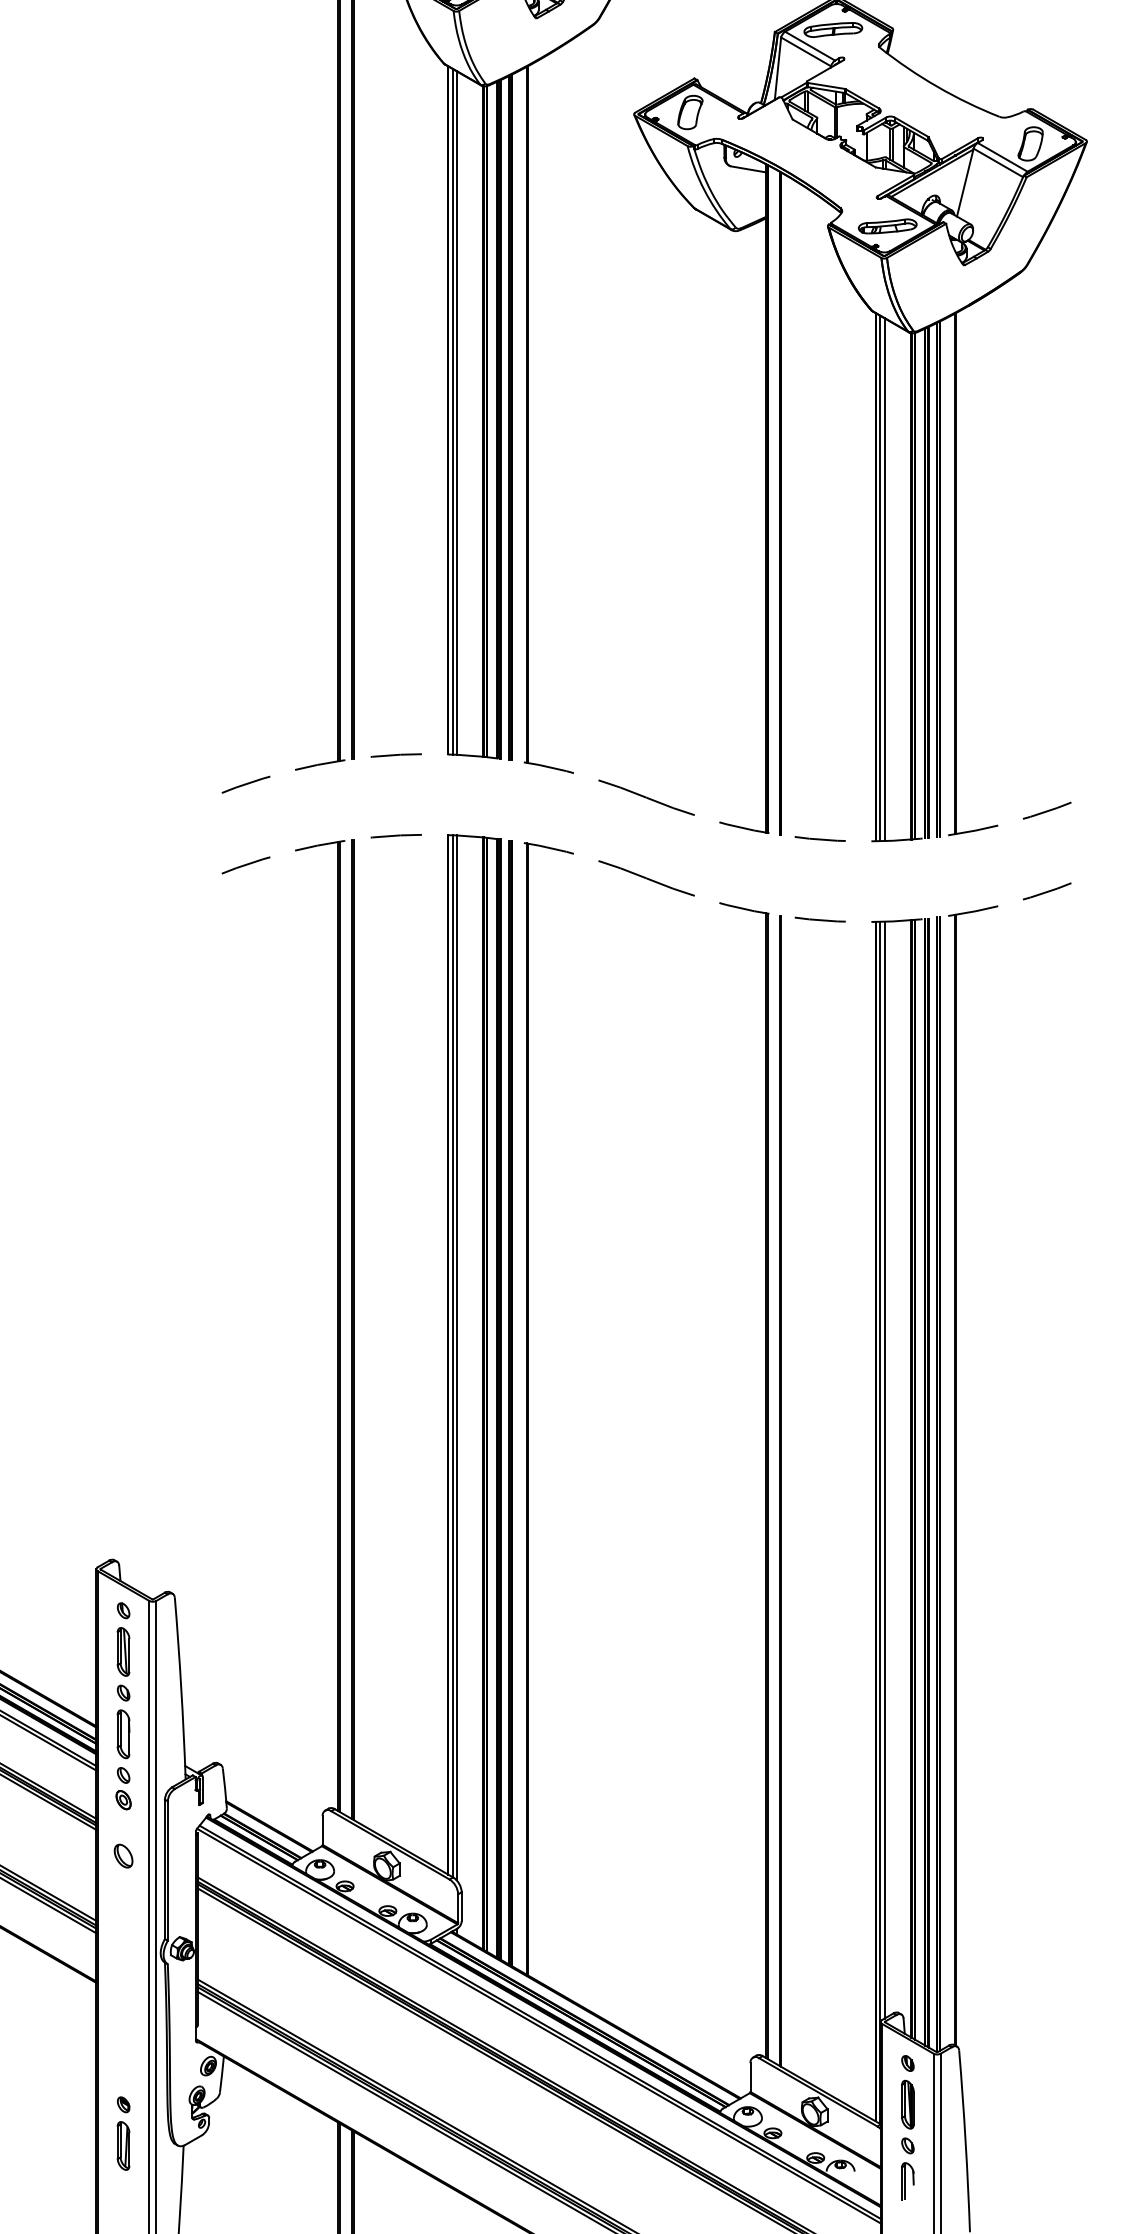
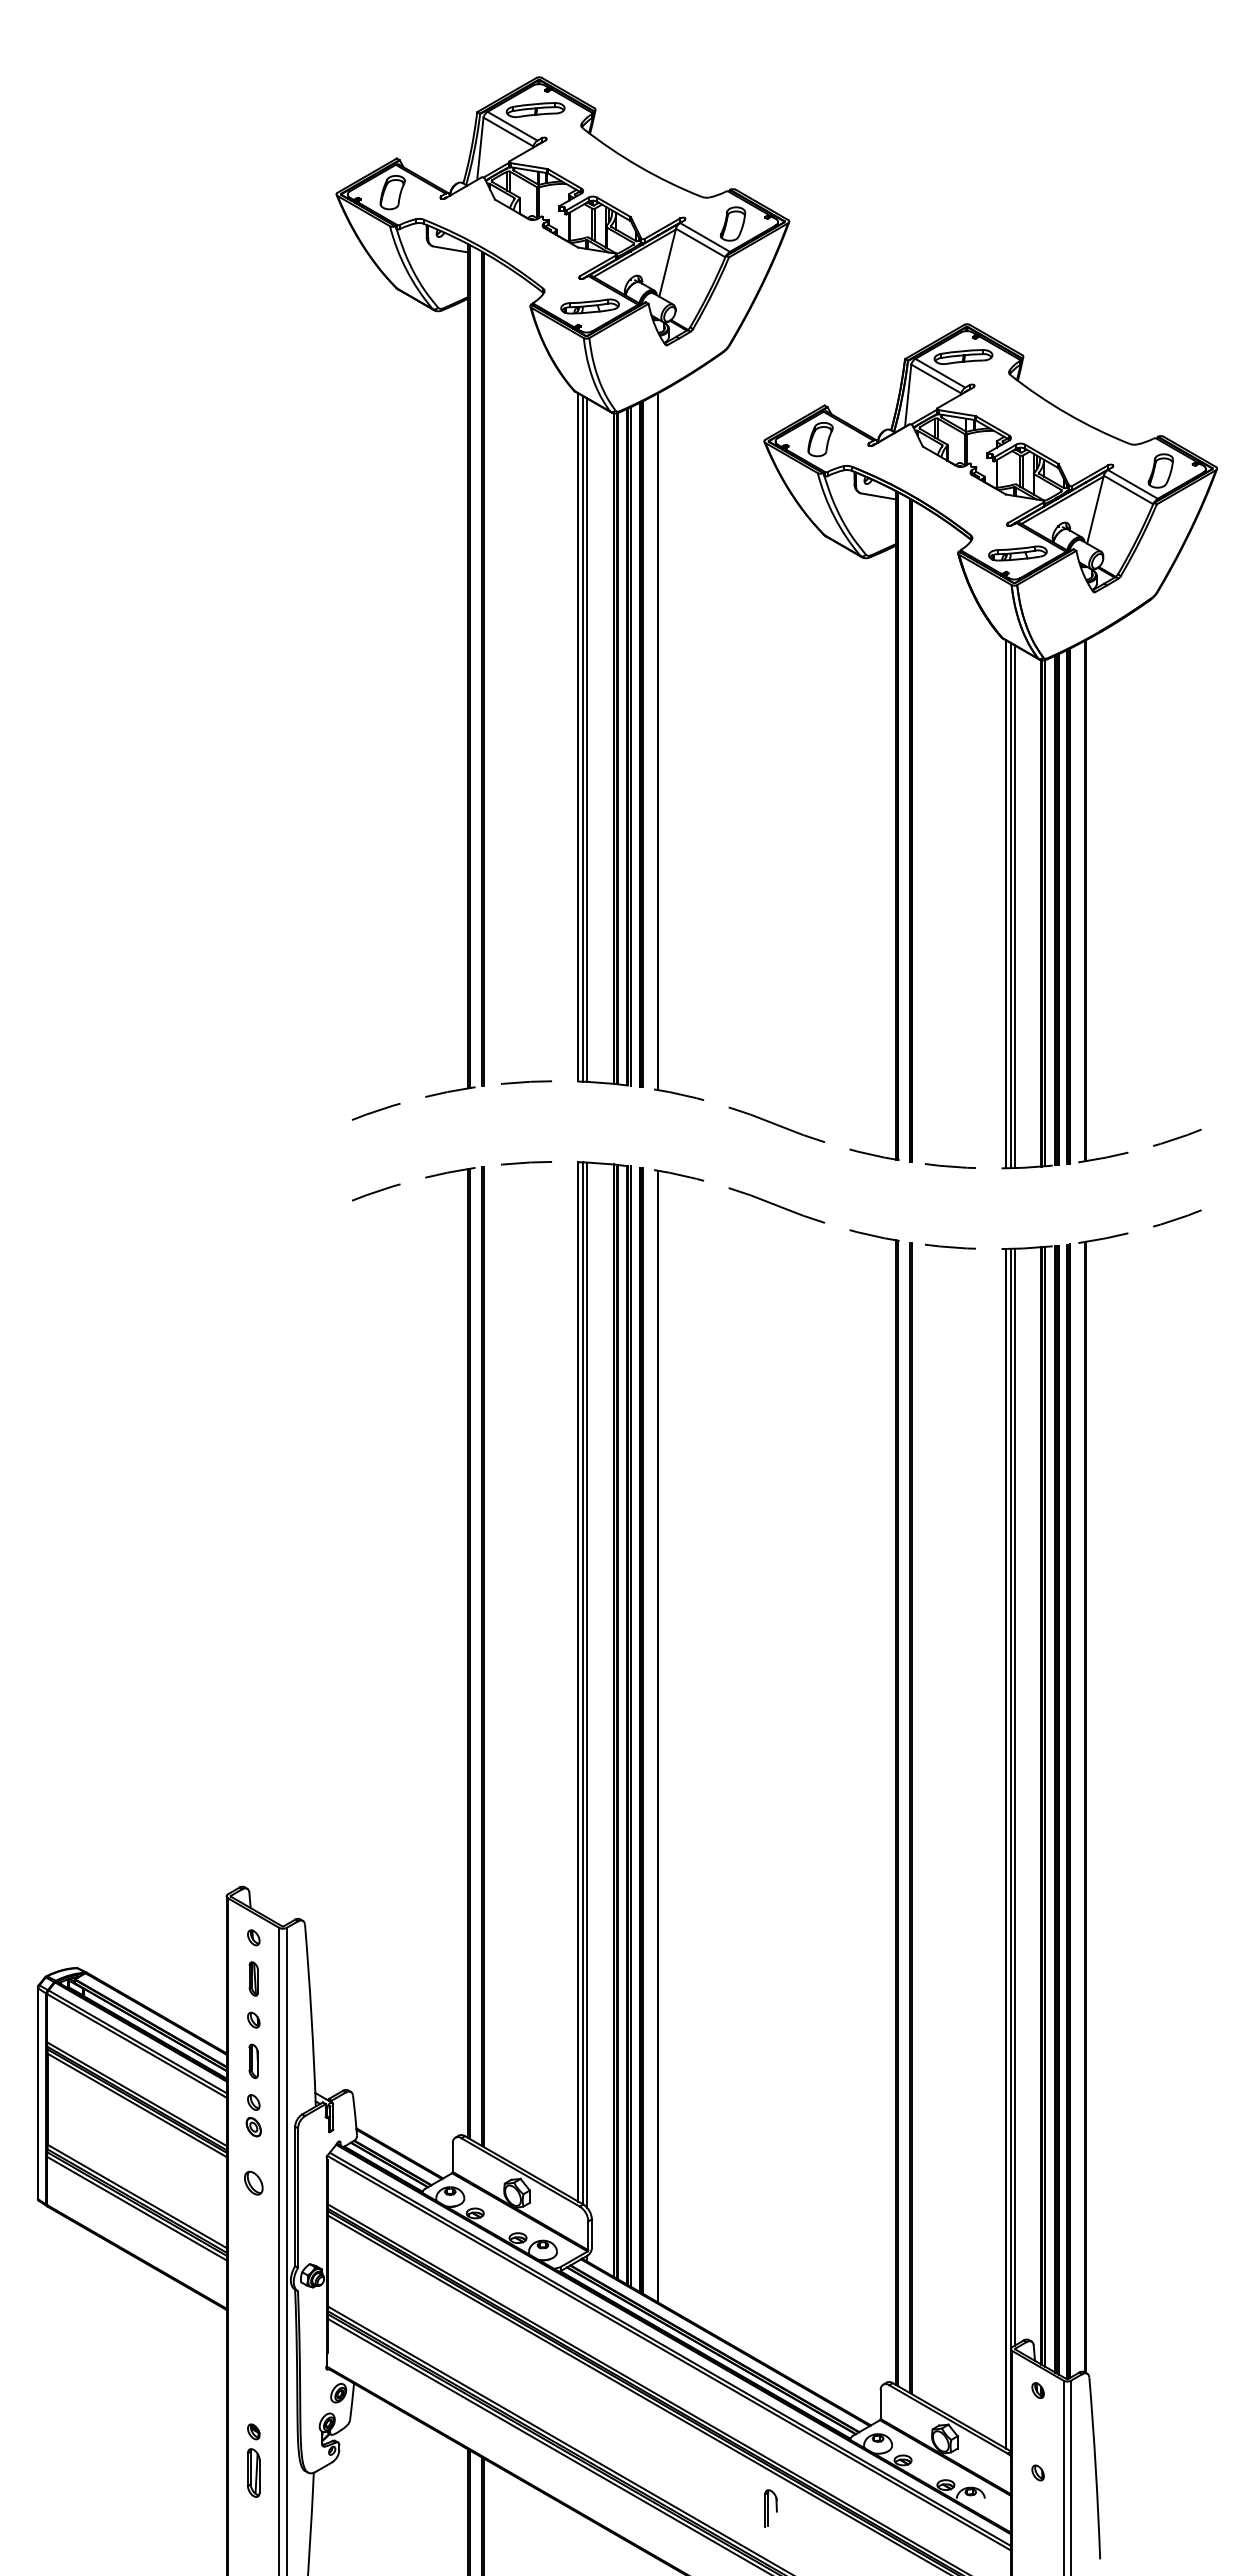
part: (123, 1651) -> (253, 1978), size x0.7
part: (123, 1734) -> (253, 2061), size x0.7
part: (907, 2104) -> (1037, 2431), removed
part: (907, 2181) -> (770, 2508), moved

